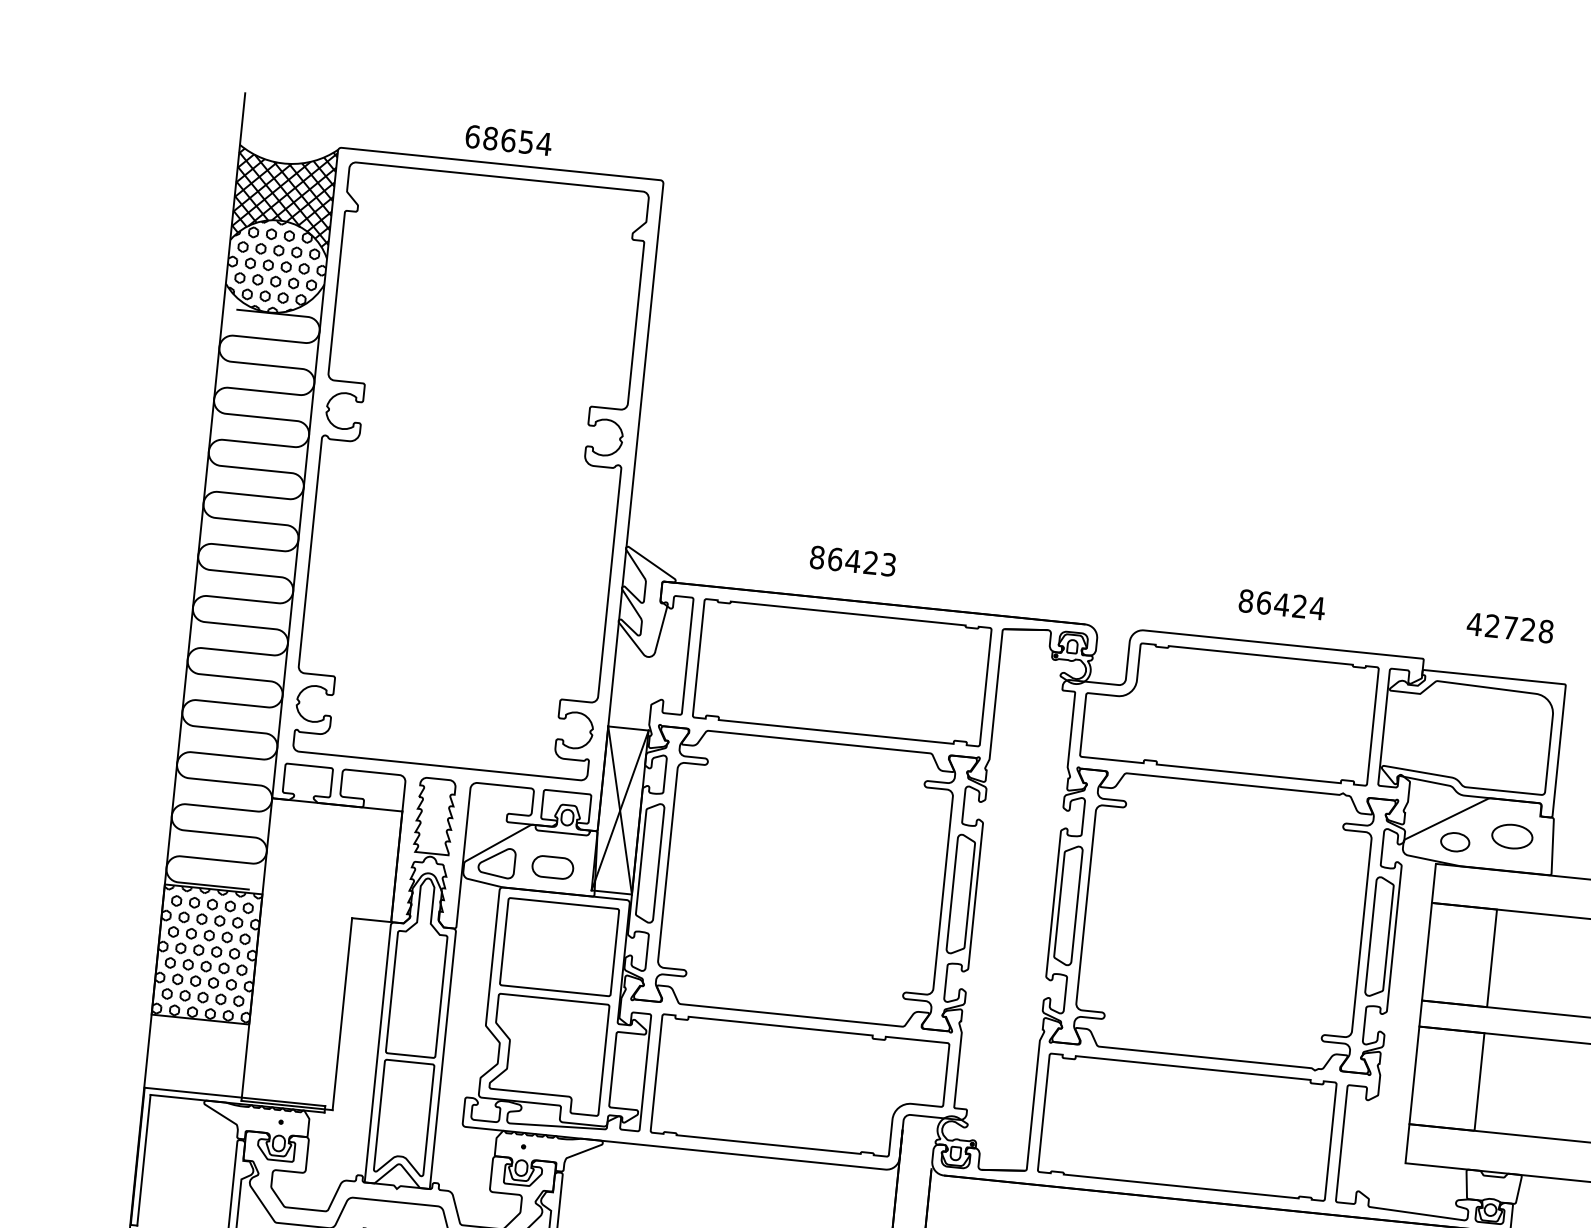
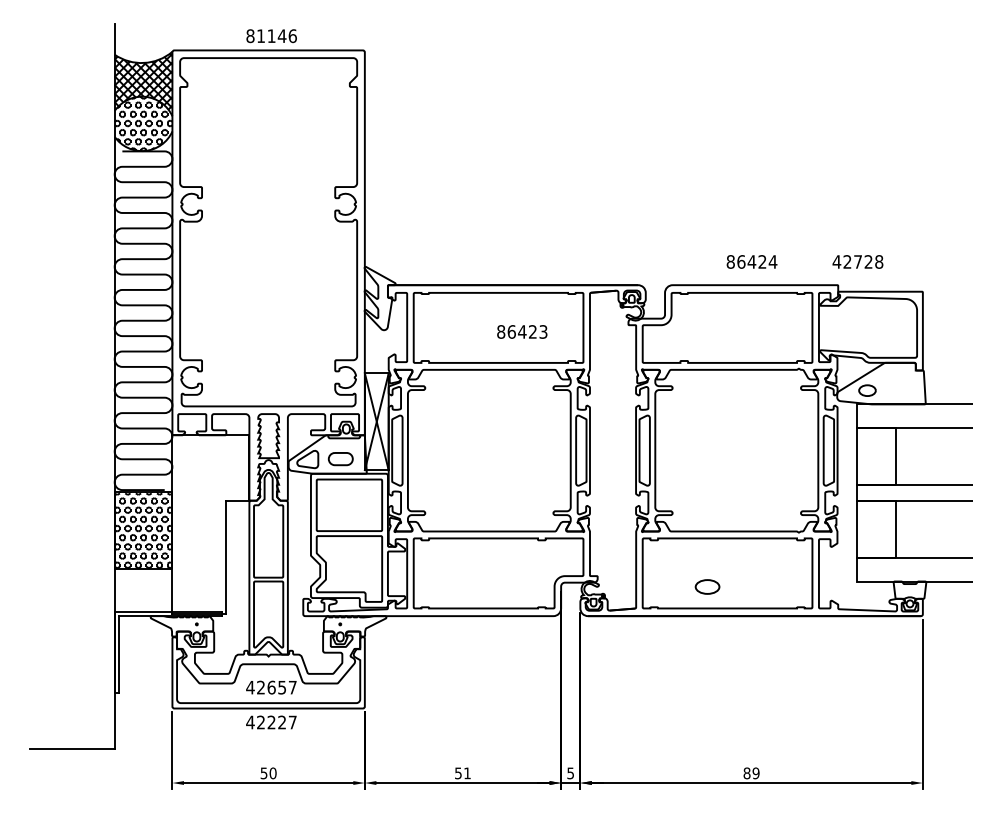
text: (508, 140) -> (271, 36), 68654 -> 81146
text: (853, 560) -> (522, 331), moved
text: (1509, 627) -> (857, 261), moved
part: (1512, 835) -> (707, 586), moved

